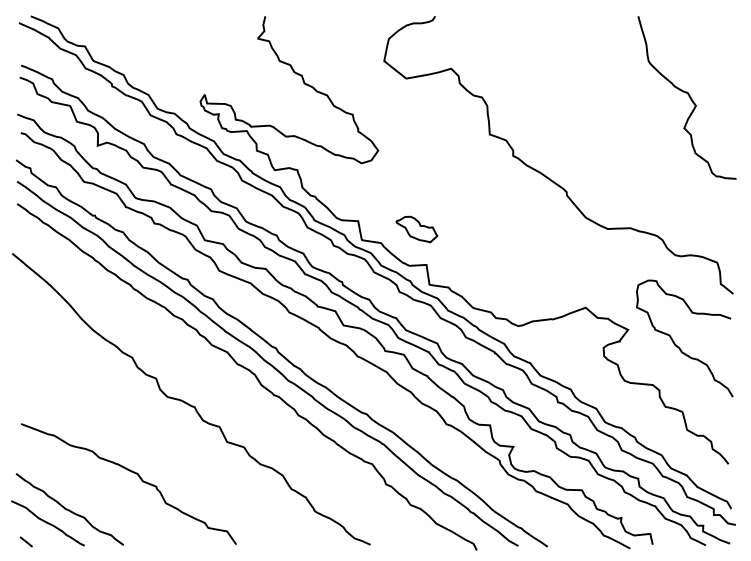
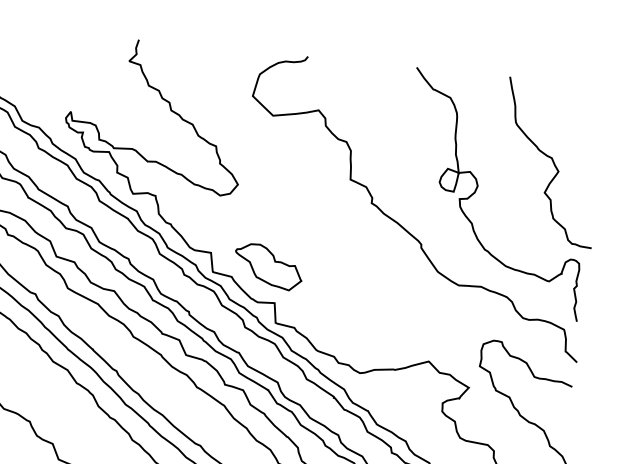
curve: (617, 130) -> (478, 188), added
part: (416, 229) -> (268, 266), size x1.67

